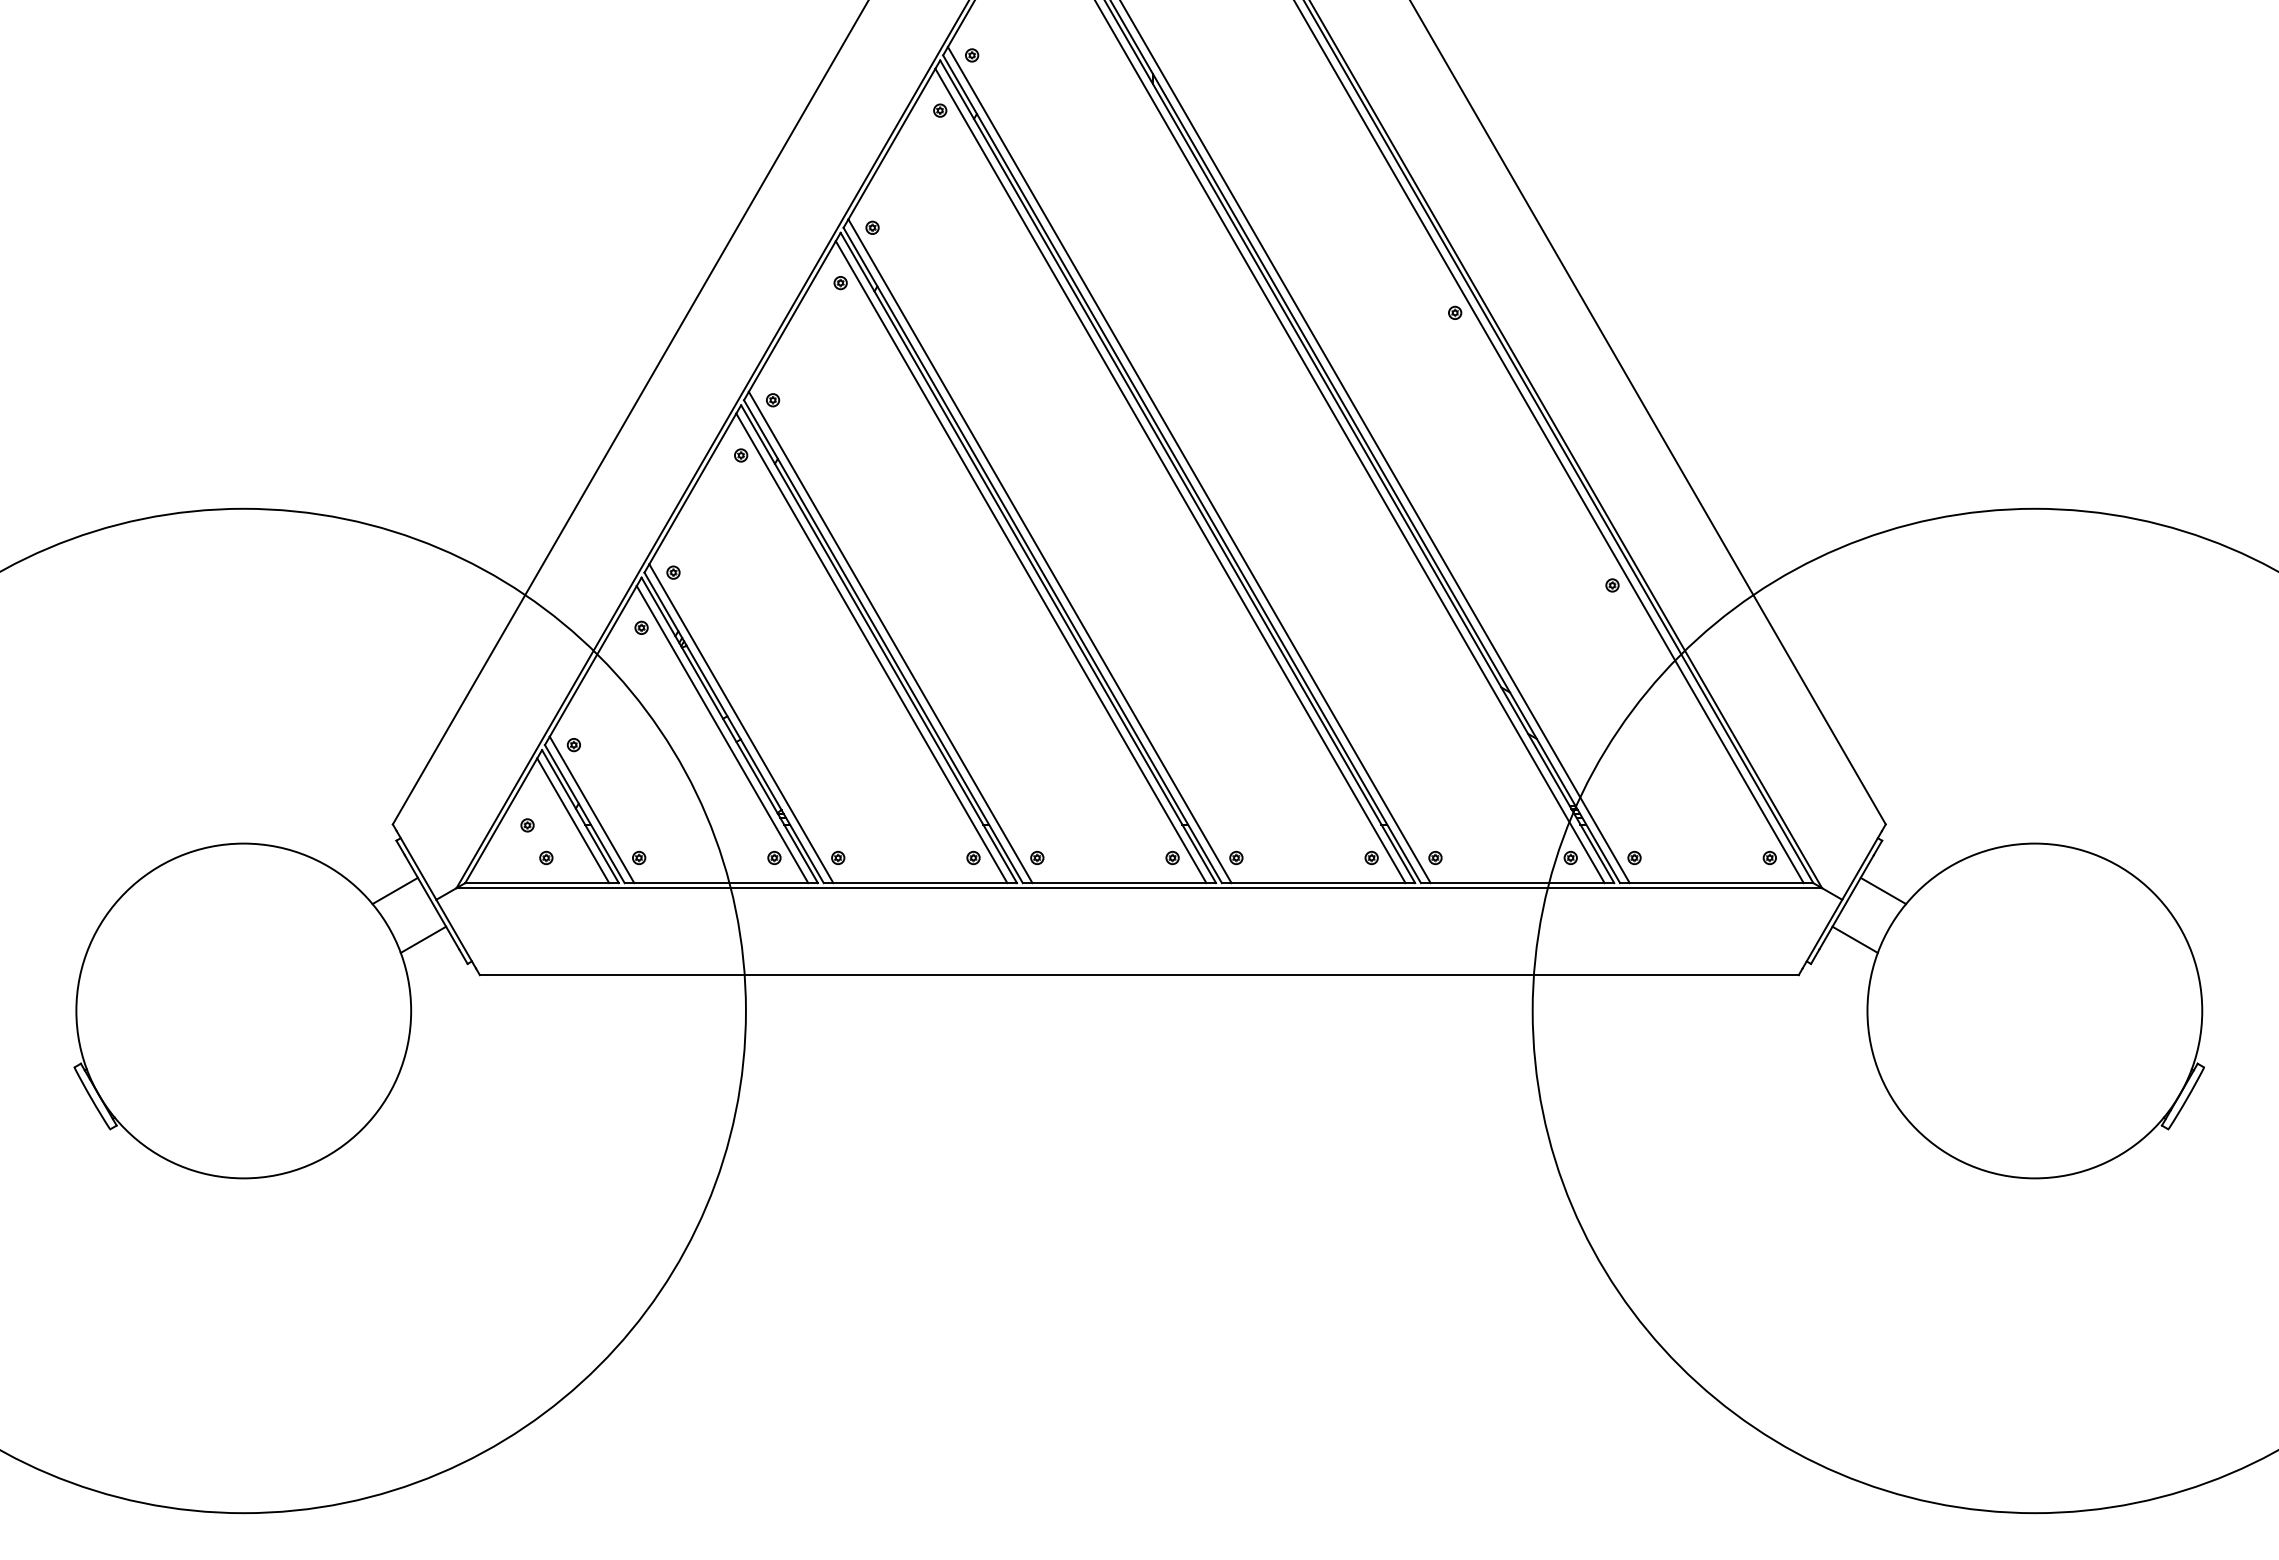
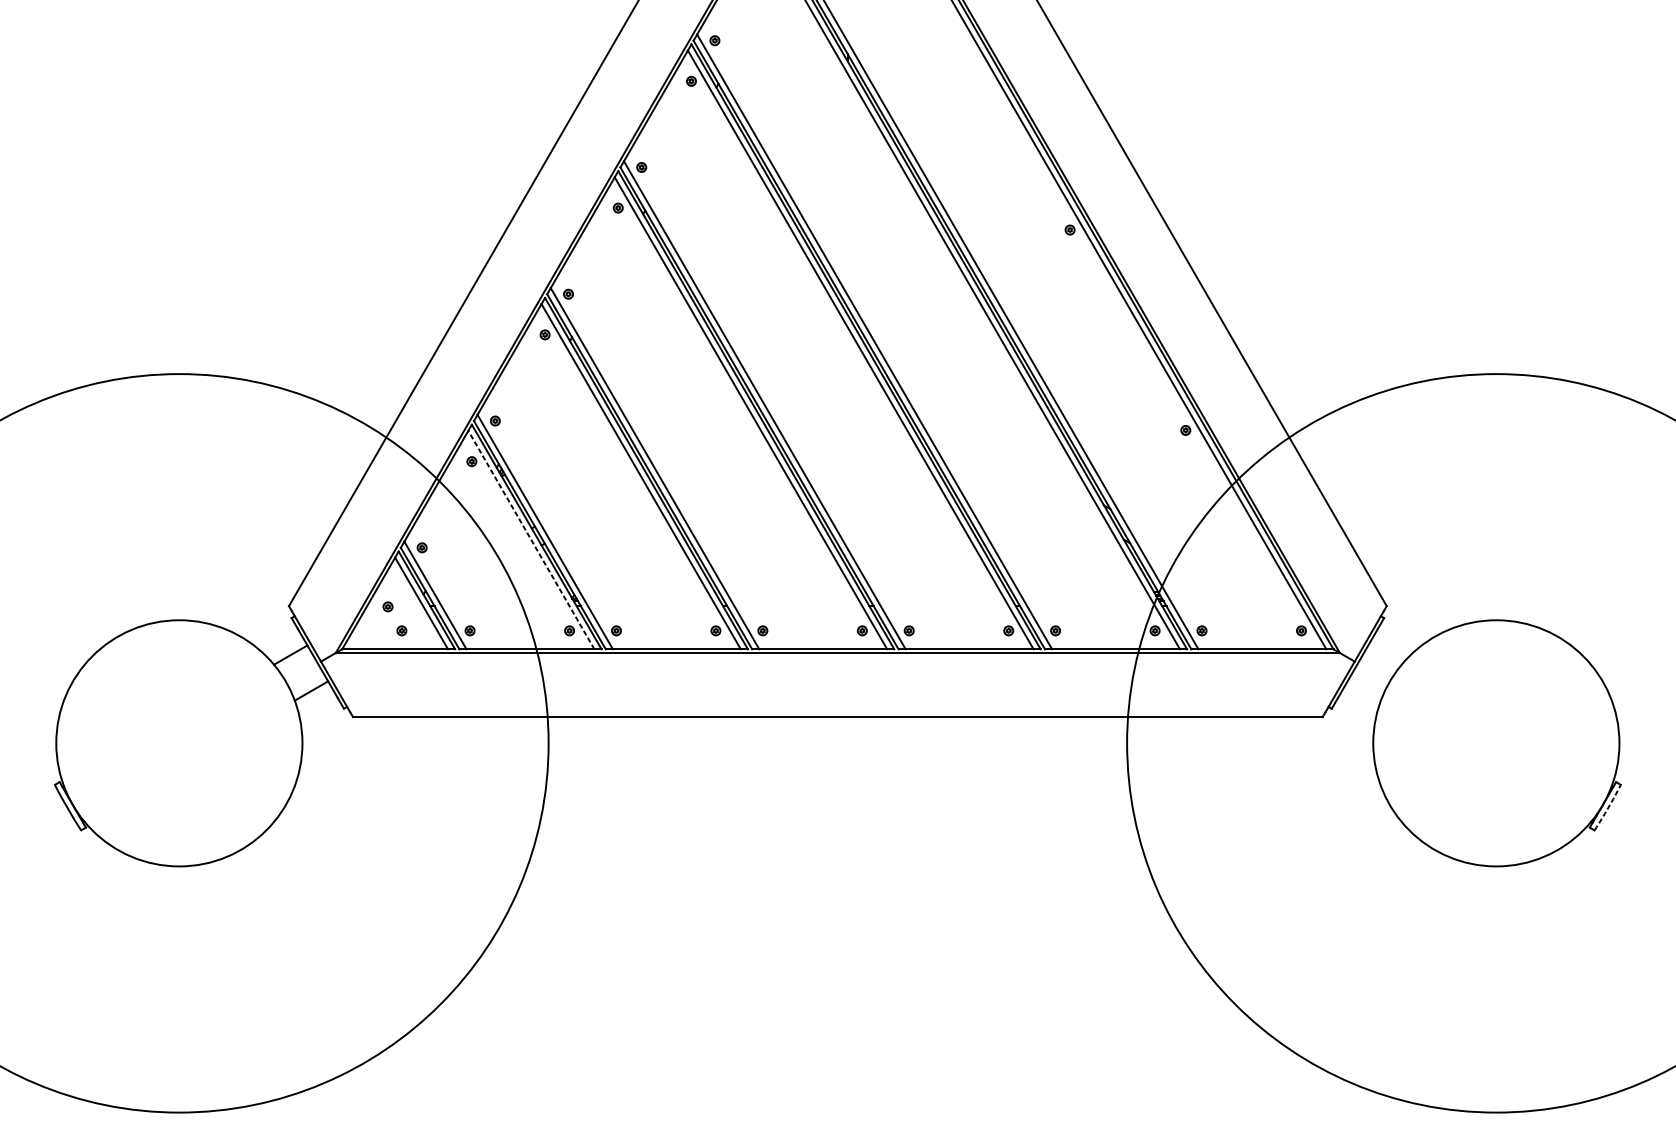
line: (722, 734) -> (531, 540), solid -> dashed
line: (1883, 890) -> (1385, 654), removed
line: (1854, 939) -> (1363, 690), removed
arc: (2187, 1098) -> (1608, 807), solid -> dashed

